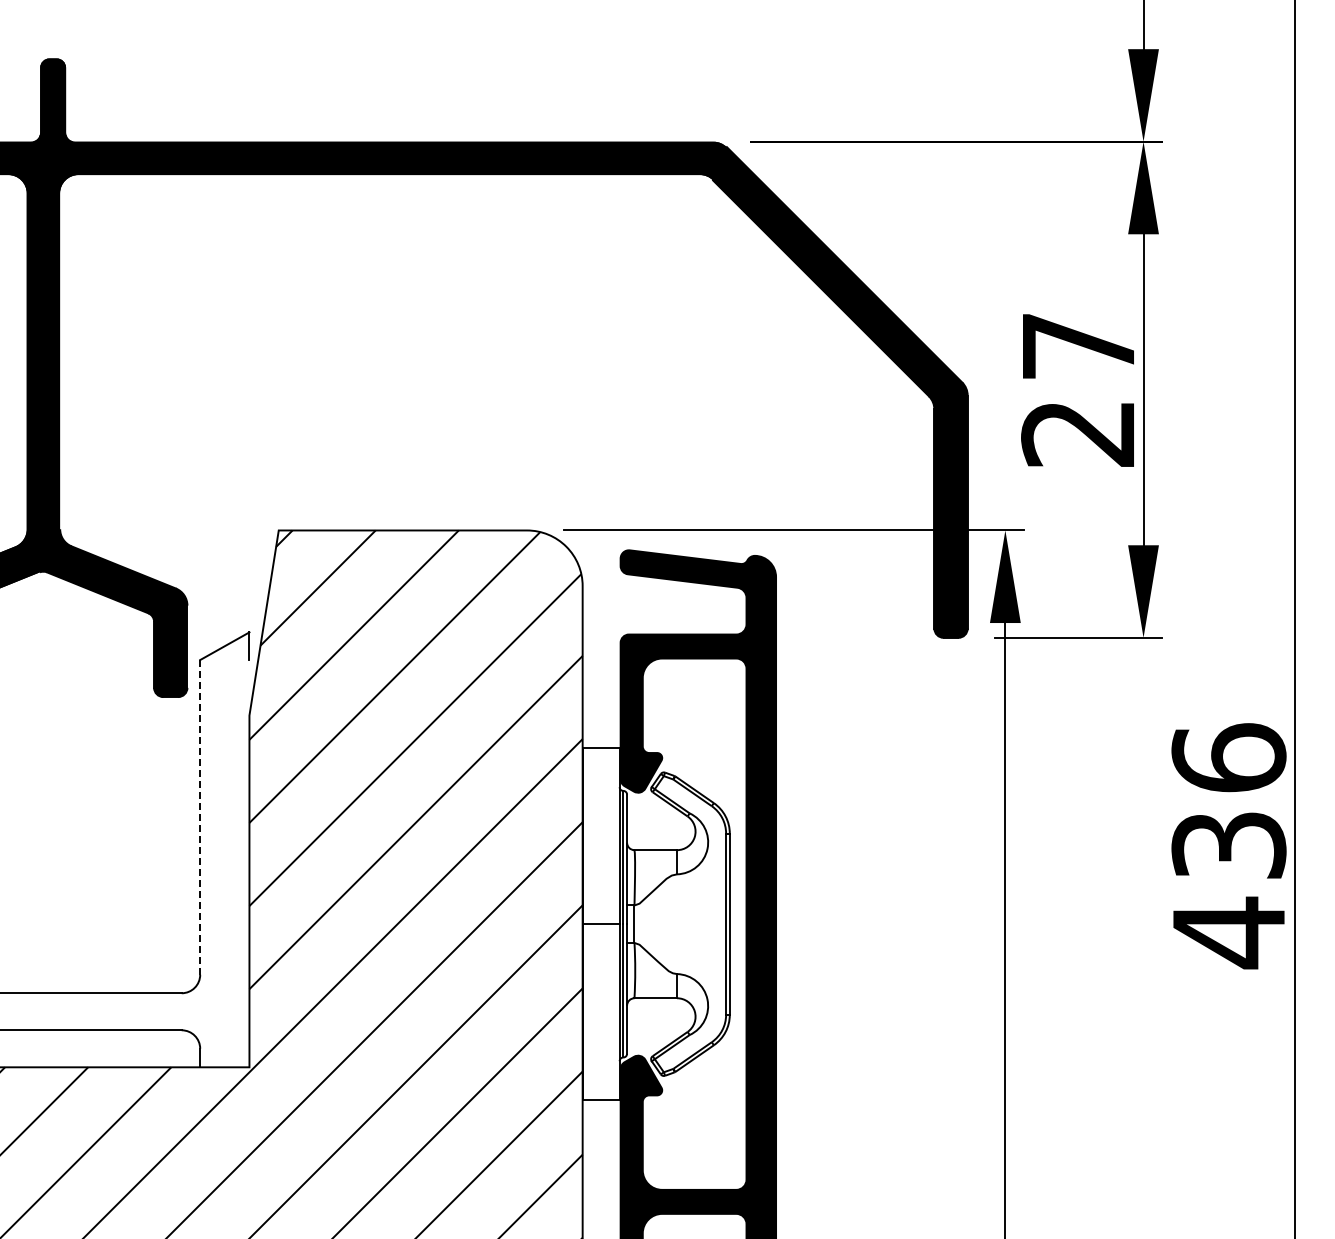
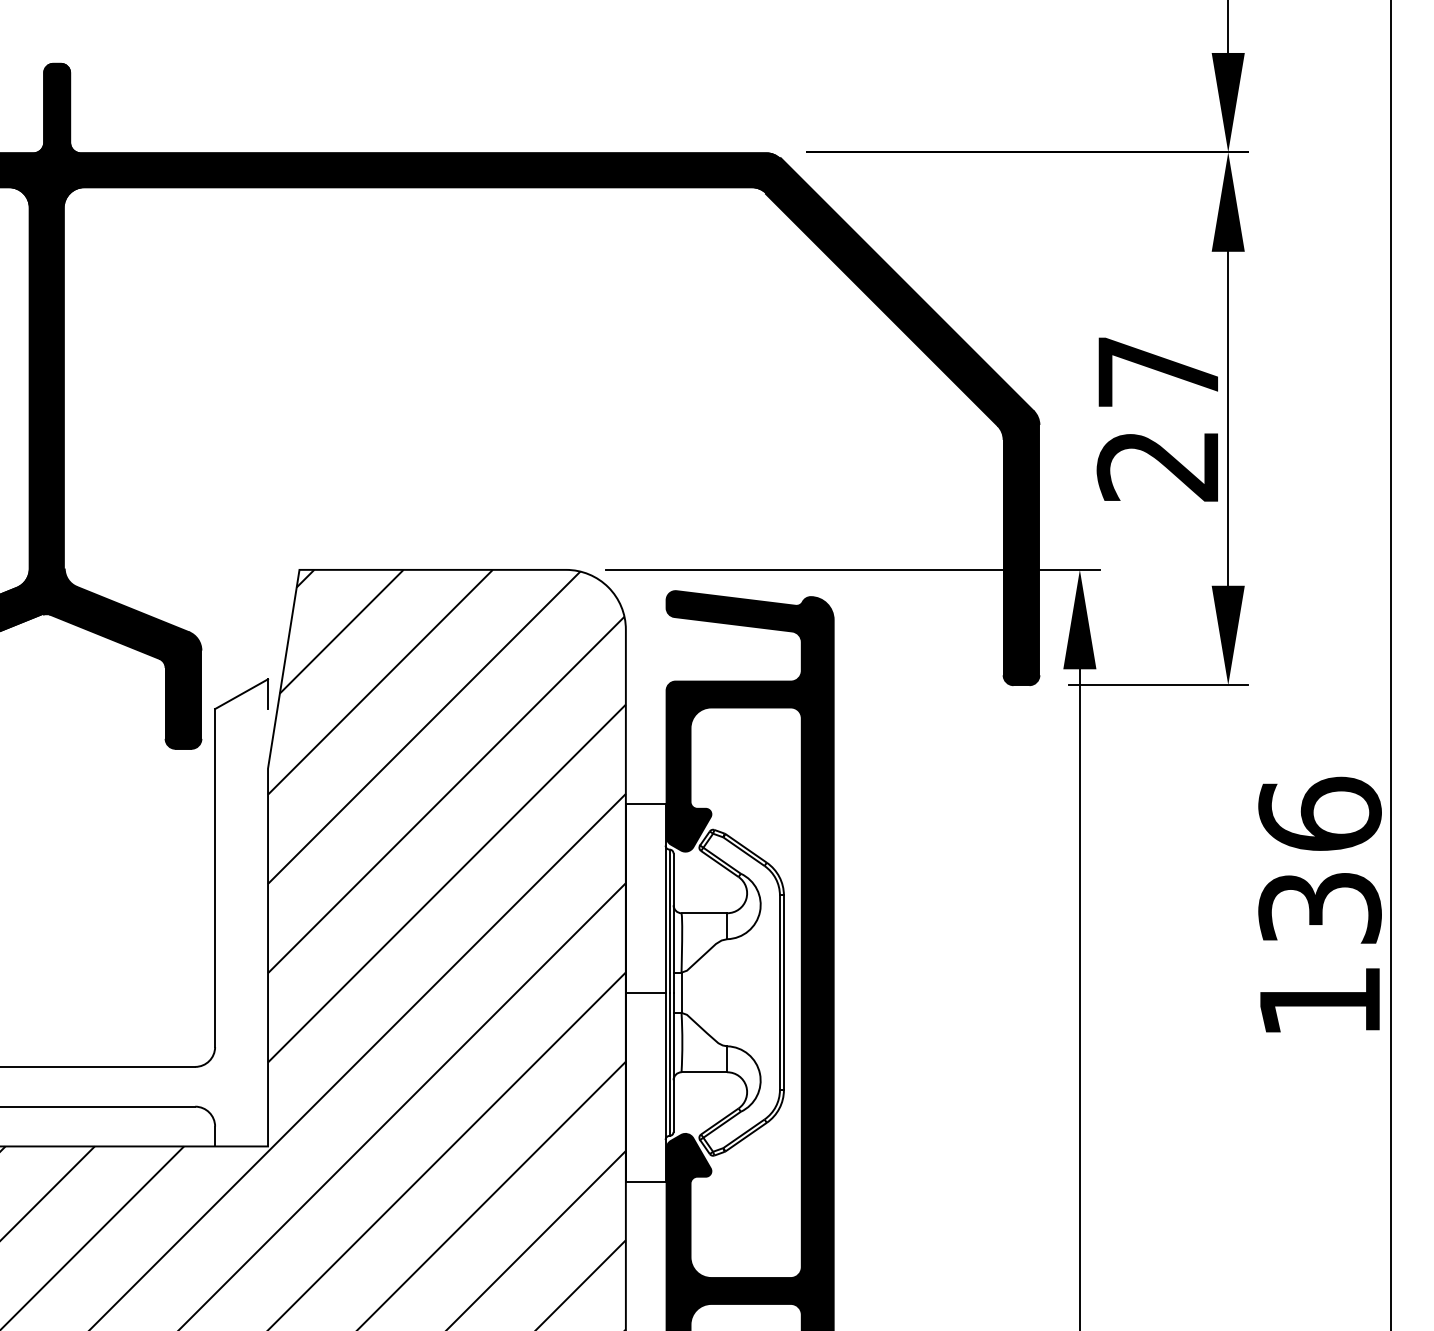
line: (200, 817) -> (215, 878), dashed -> solid
text: (1228, 932) -> (1319, 1001), 436 -> 136

